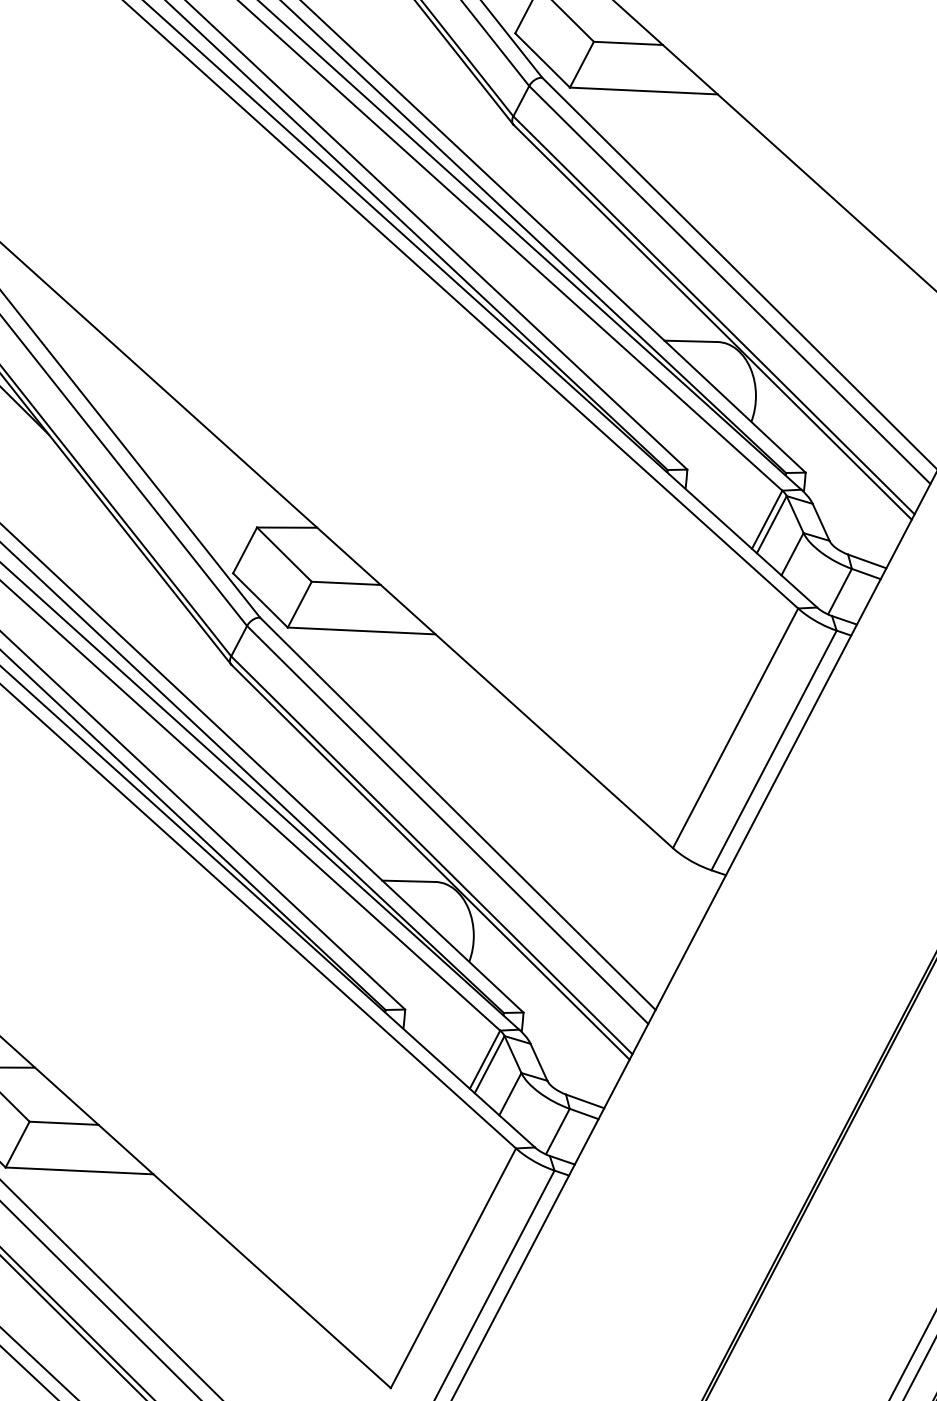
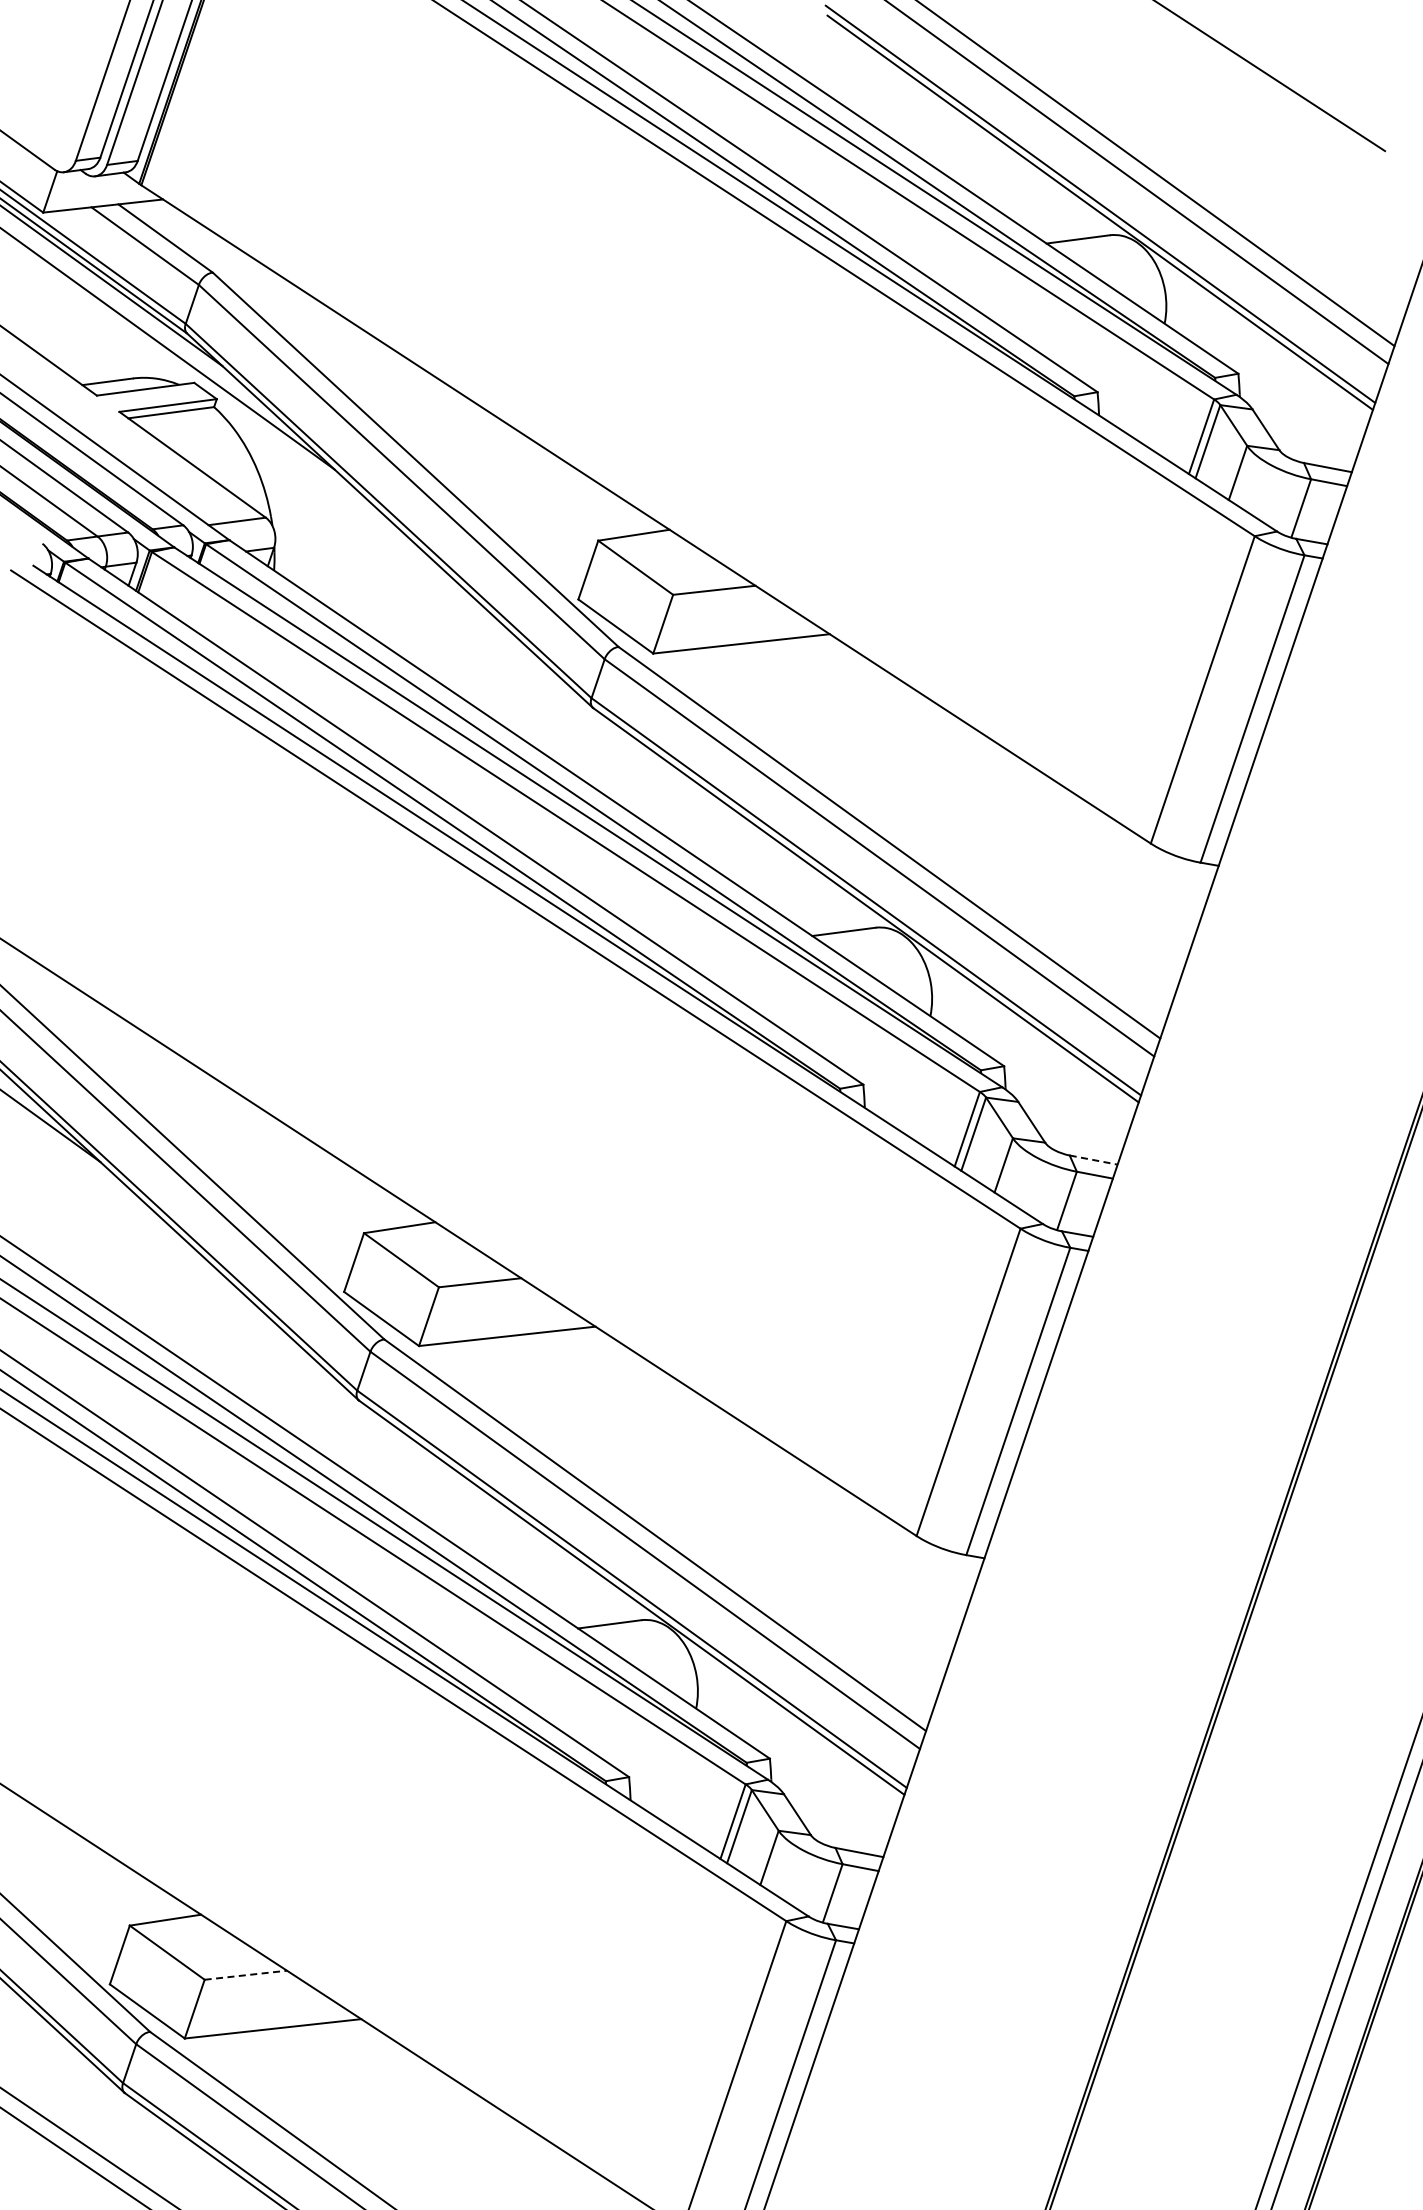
line: (867, 561) -> (1094, 1160), solid -> dashed
line: (64, 1123) -> (246, 1975), solid -> dashed

